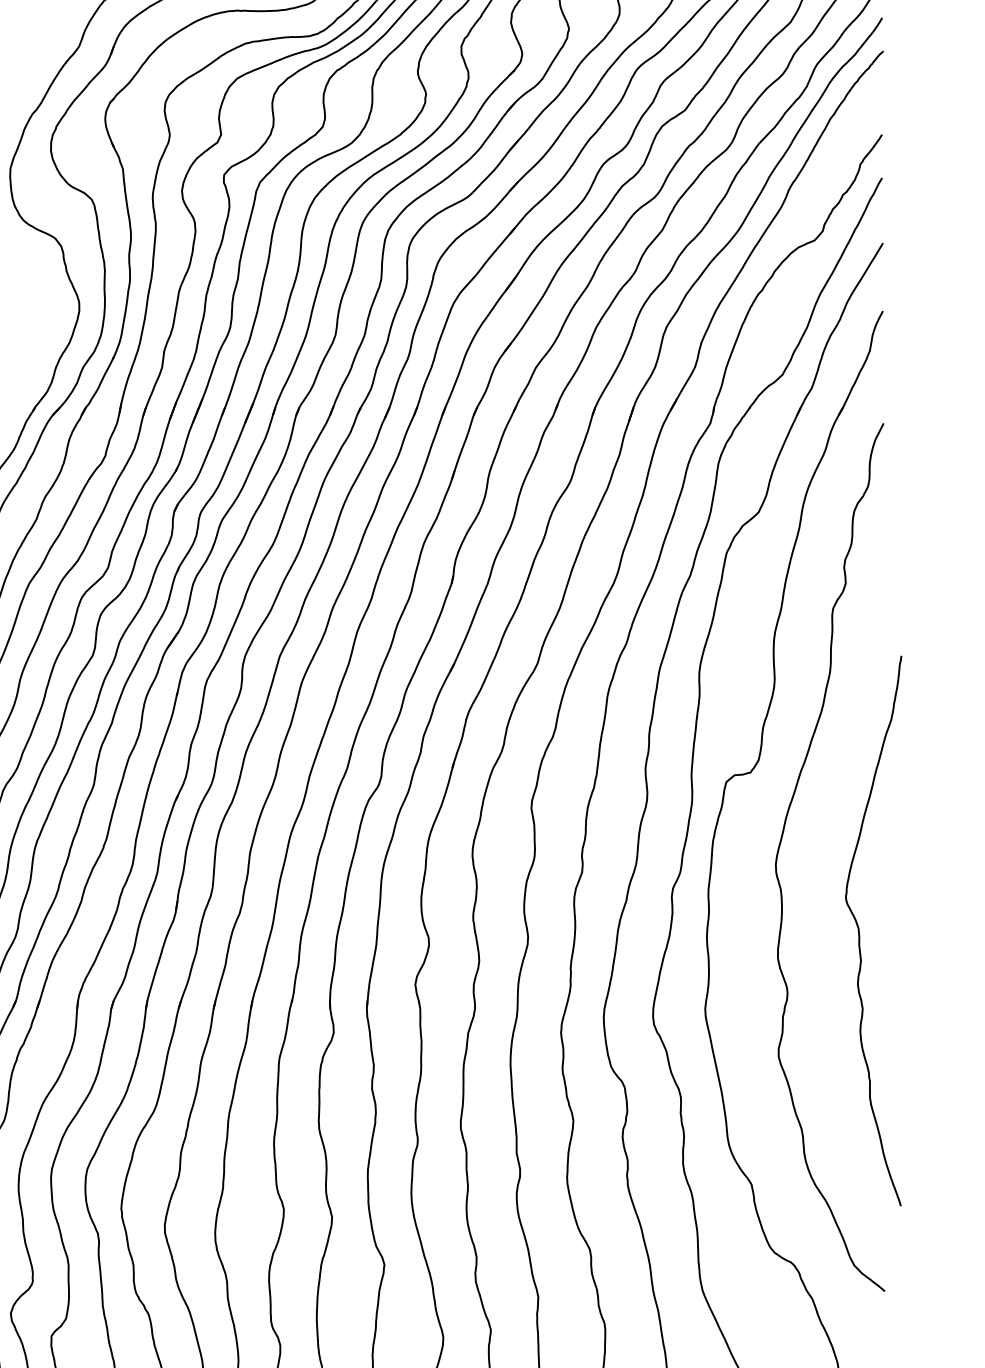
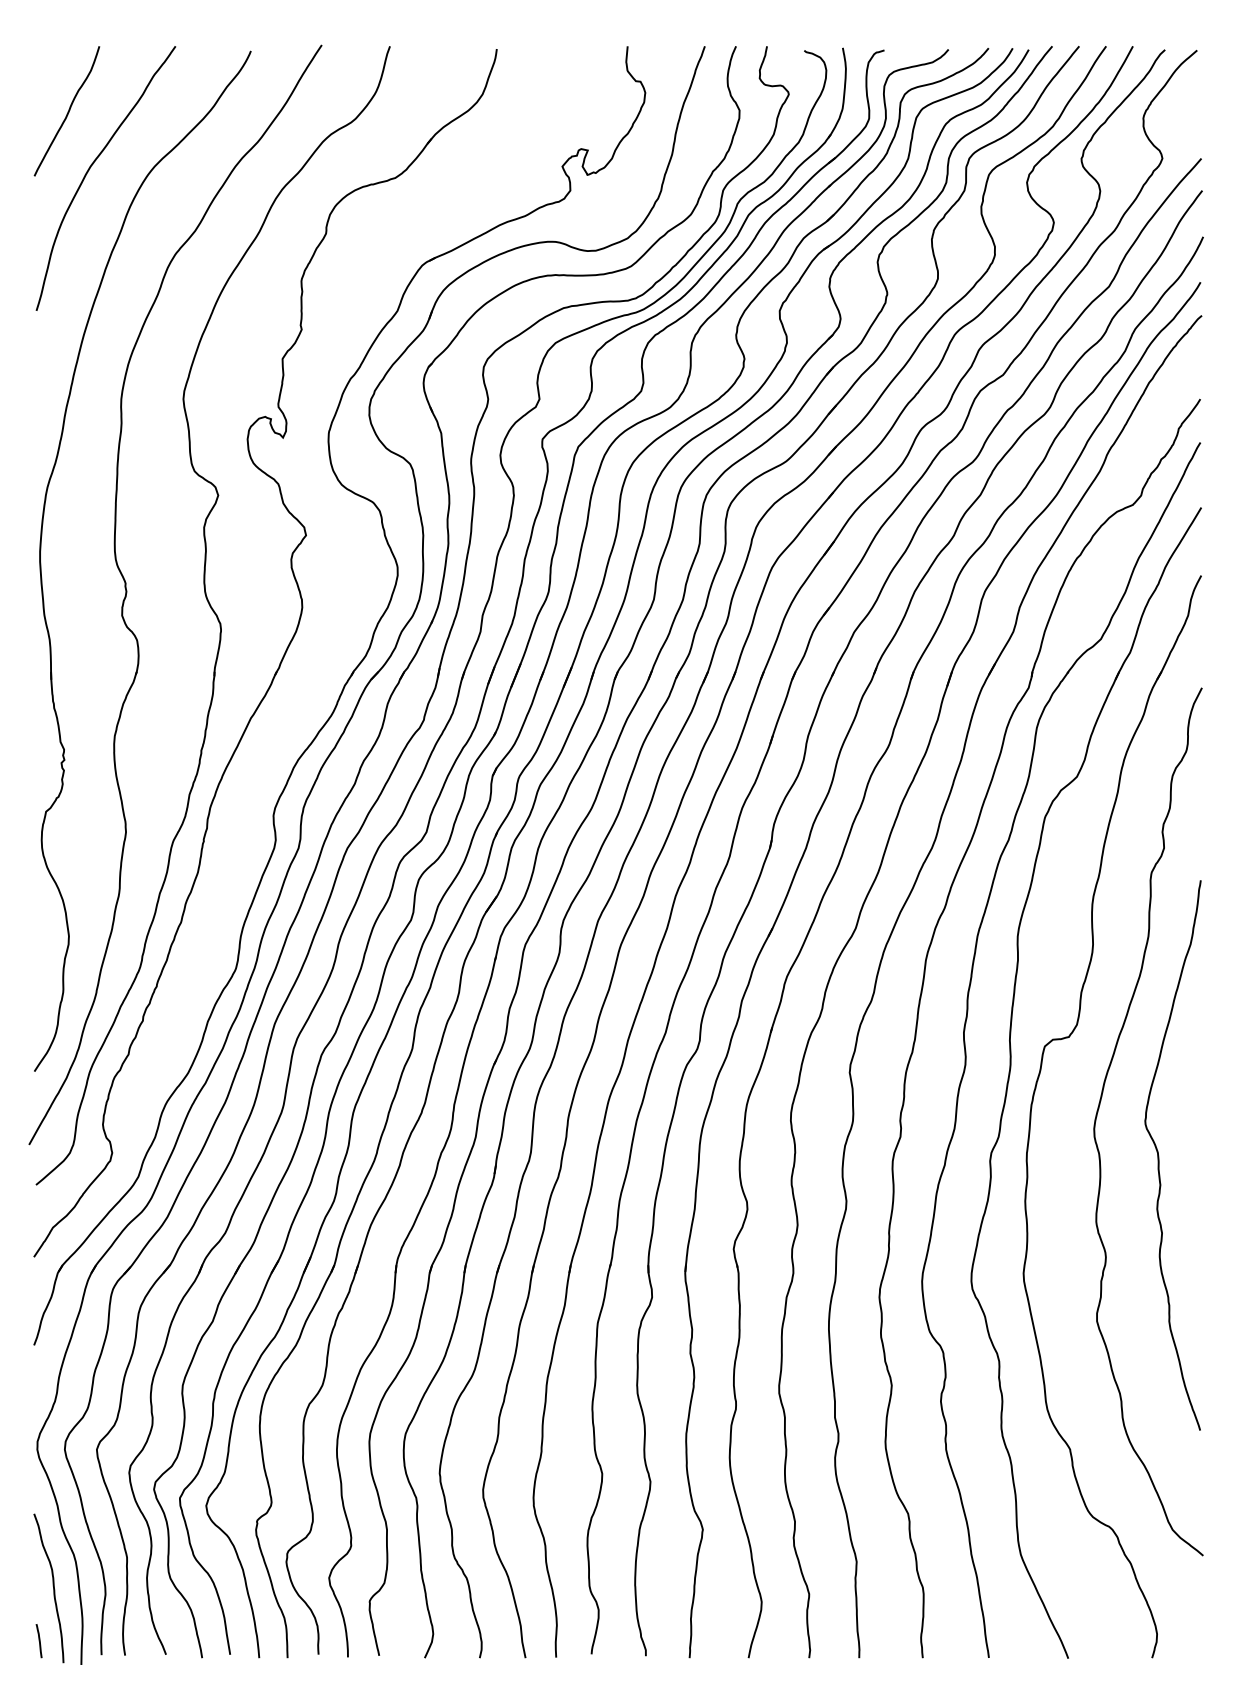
curve: (860, 931) -> (1159, 1155), moved

